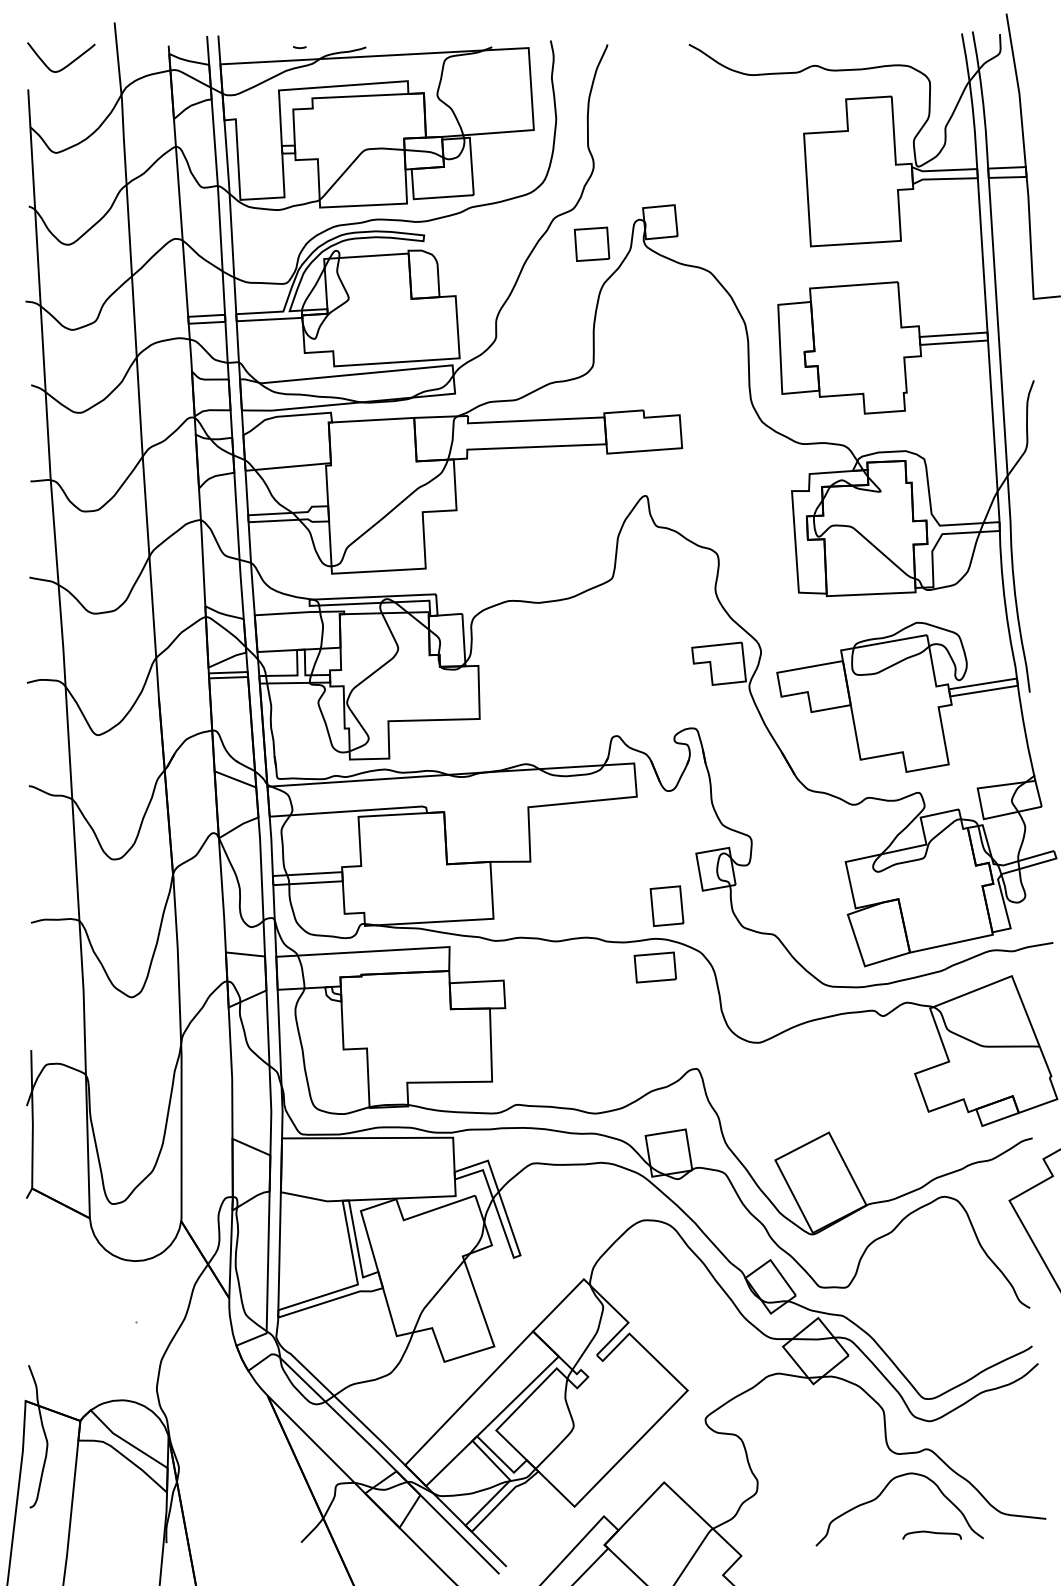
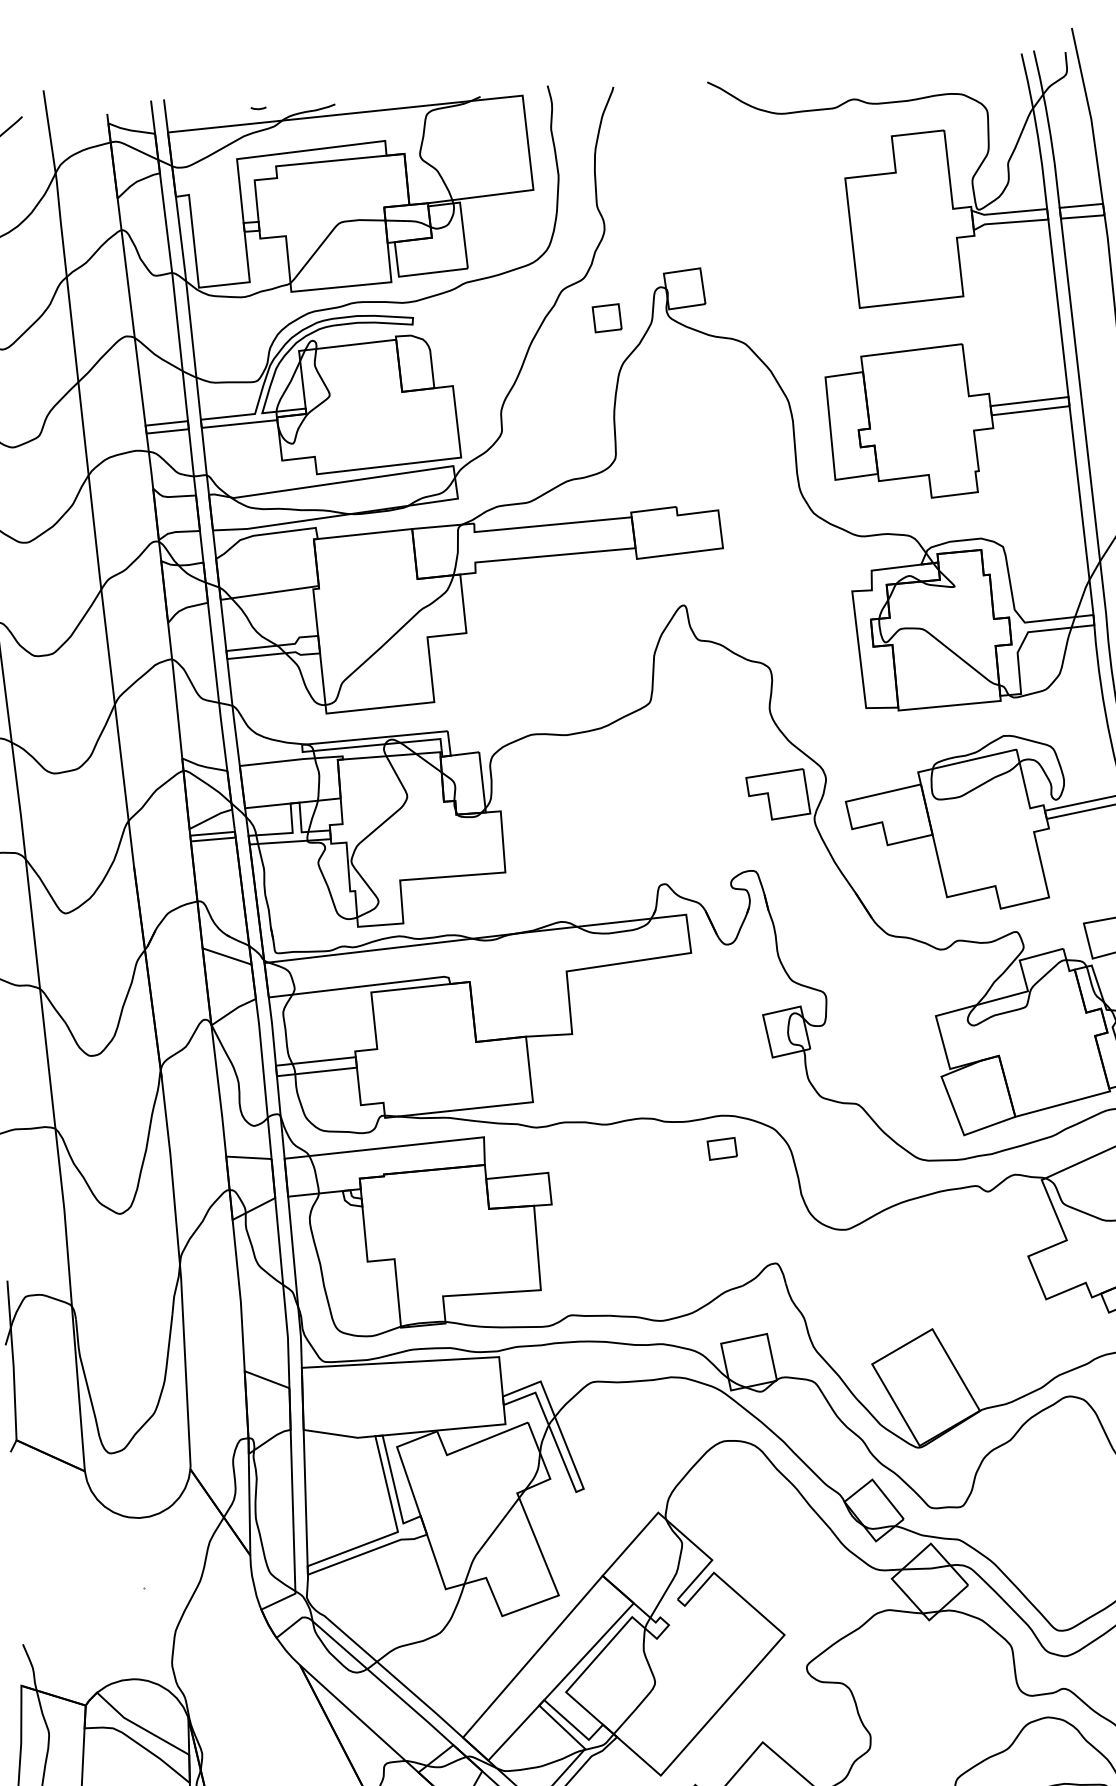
part: (591, 243) -> (606, 317), size x0.7
part: (666, 905) -> (731, 1076), removed
part: (654, 967) -> (721, 1148), size x0.6

